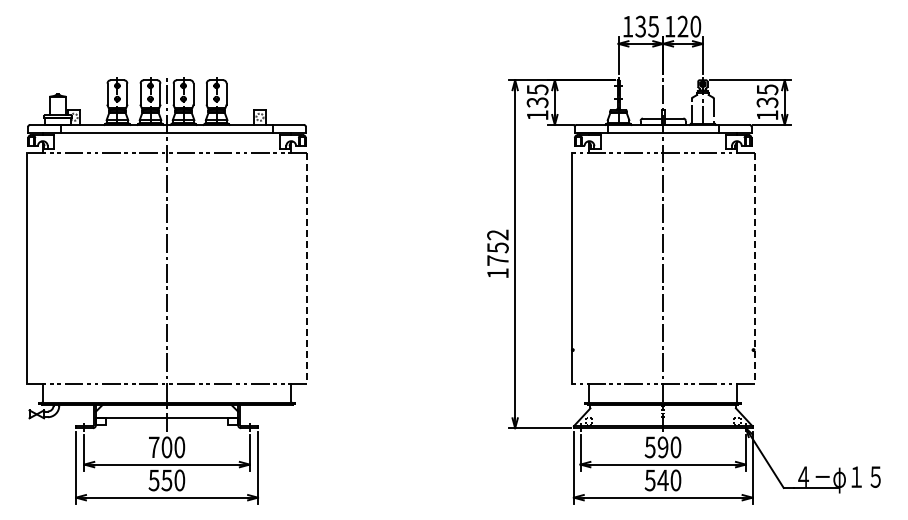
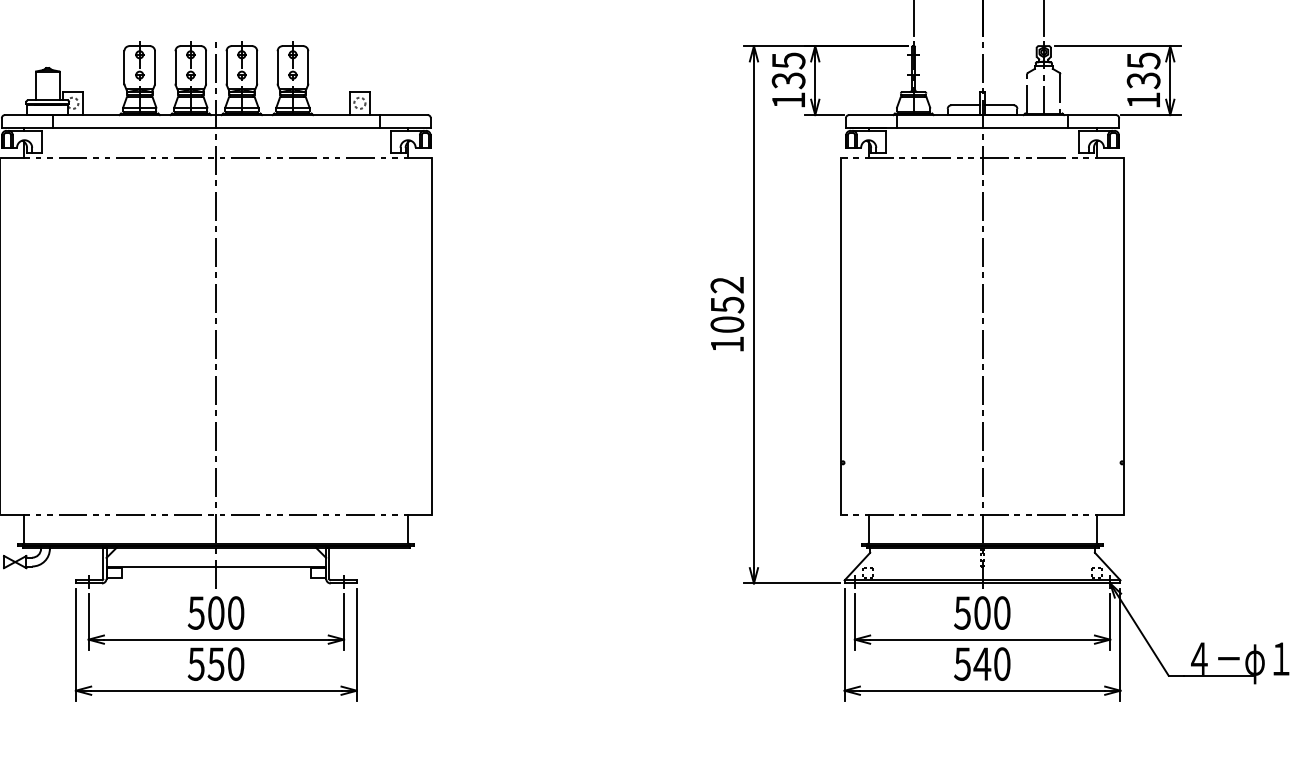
text: (497, 260) -> (726, 324), 1752 -> 1052
line: (306, 268) -> (431, 336), dashed -> solid
line: (754, 268) -> (1123, 336), dashed -> solid
text: (153, 447) -> (195, 613), 700 -> 500
text: (662, 447) -> (981, 613), 590 -> 500

